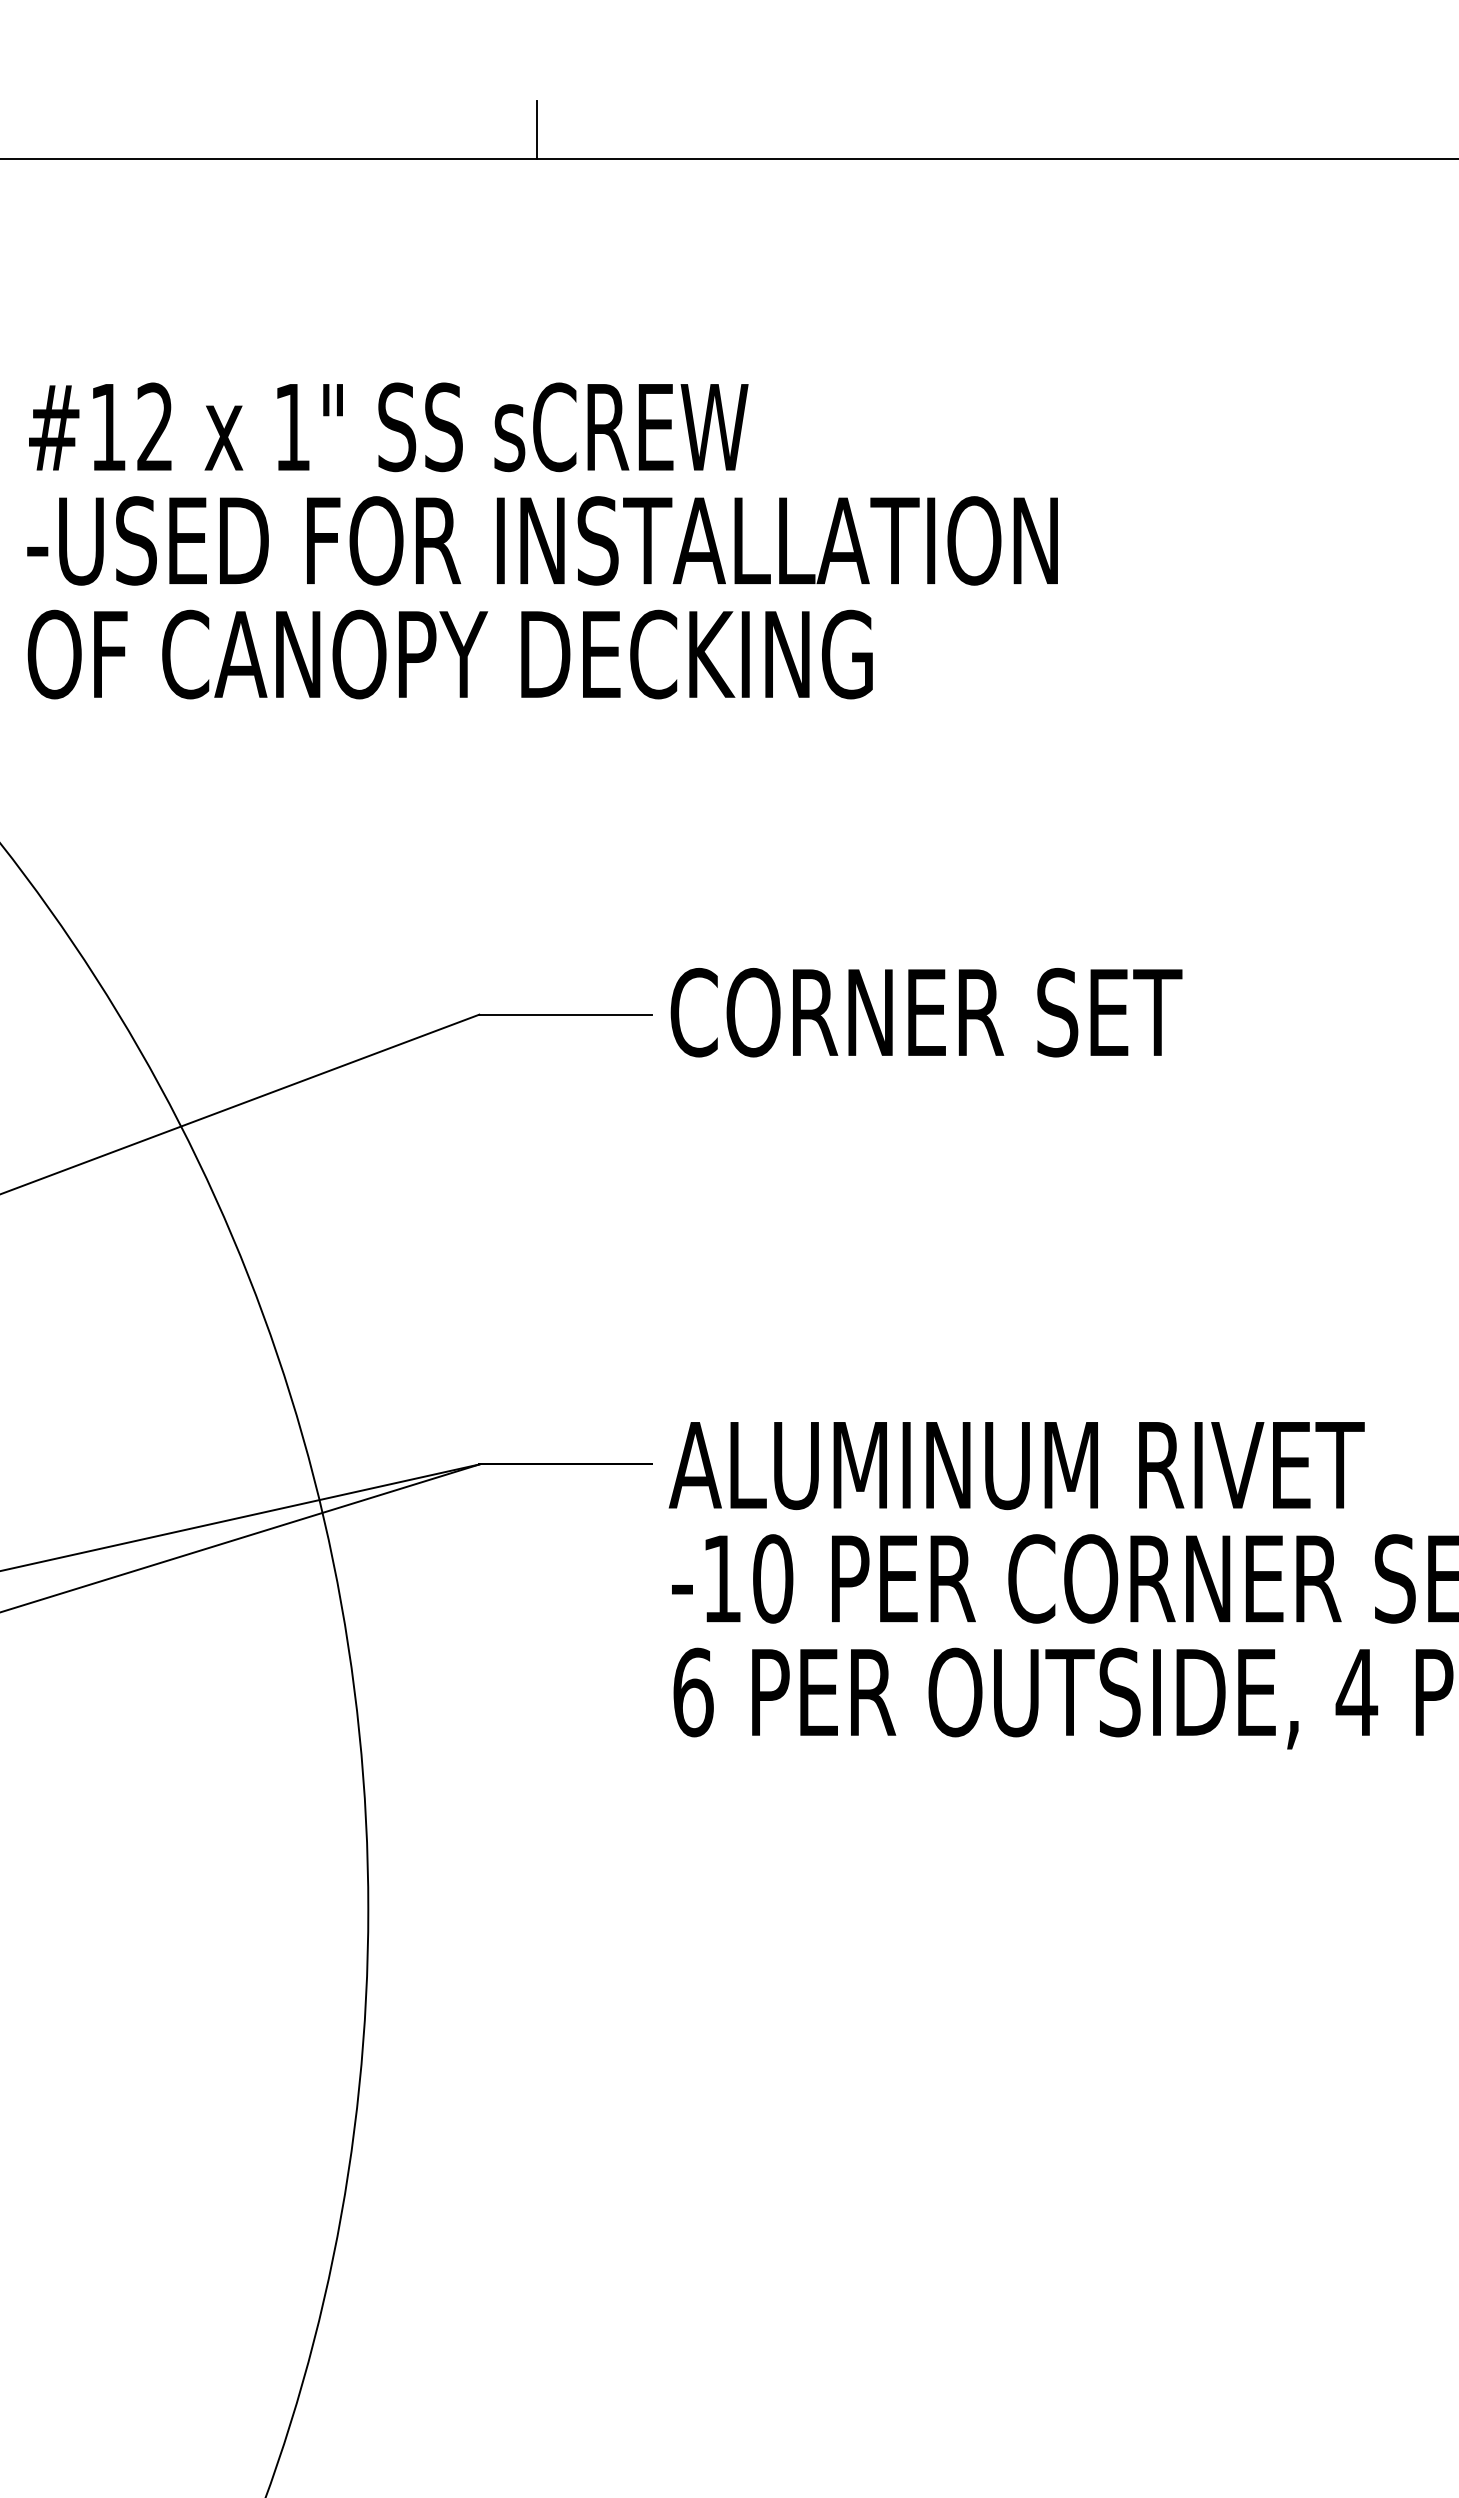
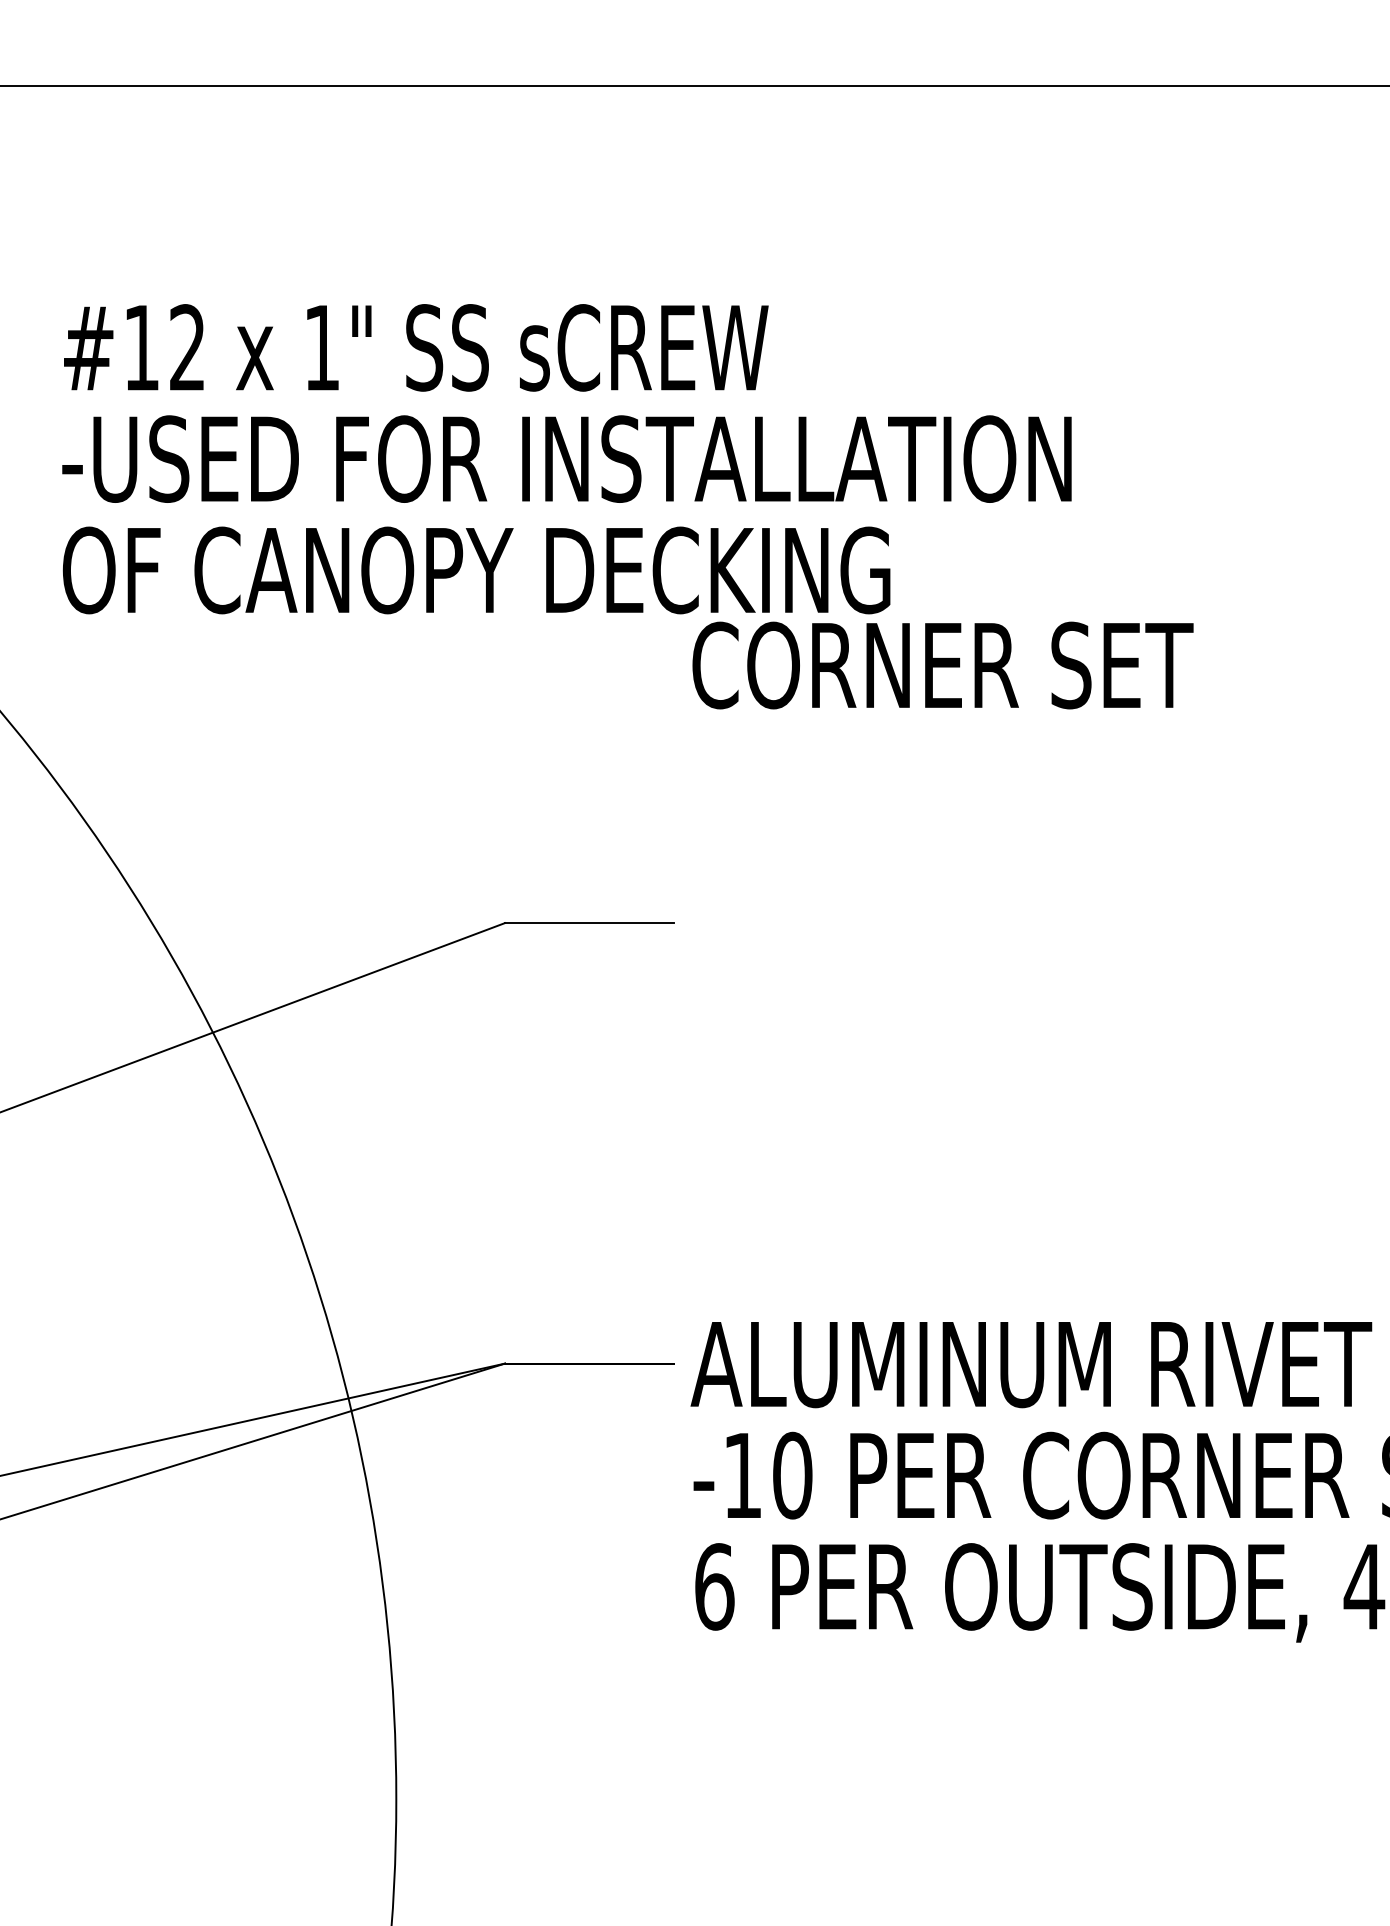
line: (537, 129) -> (562, 56), removed
text: (926, 1012) -> (942, 665), moved

